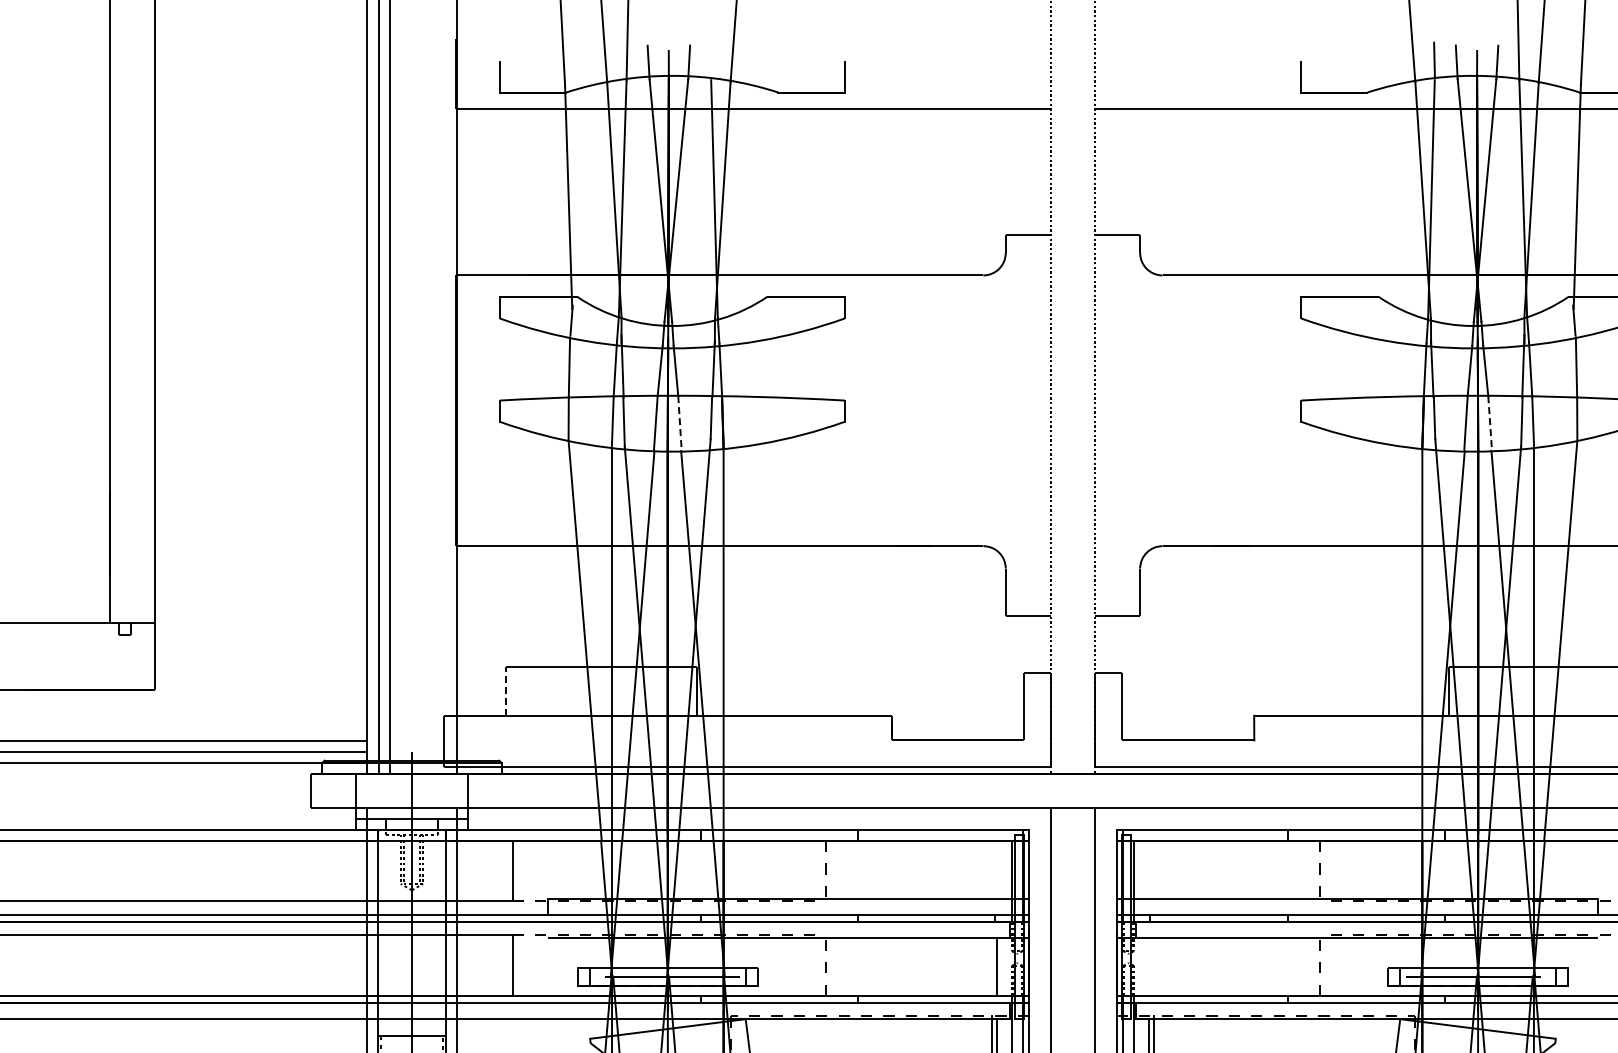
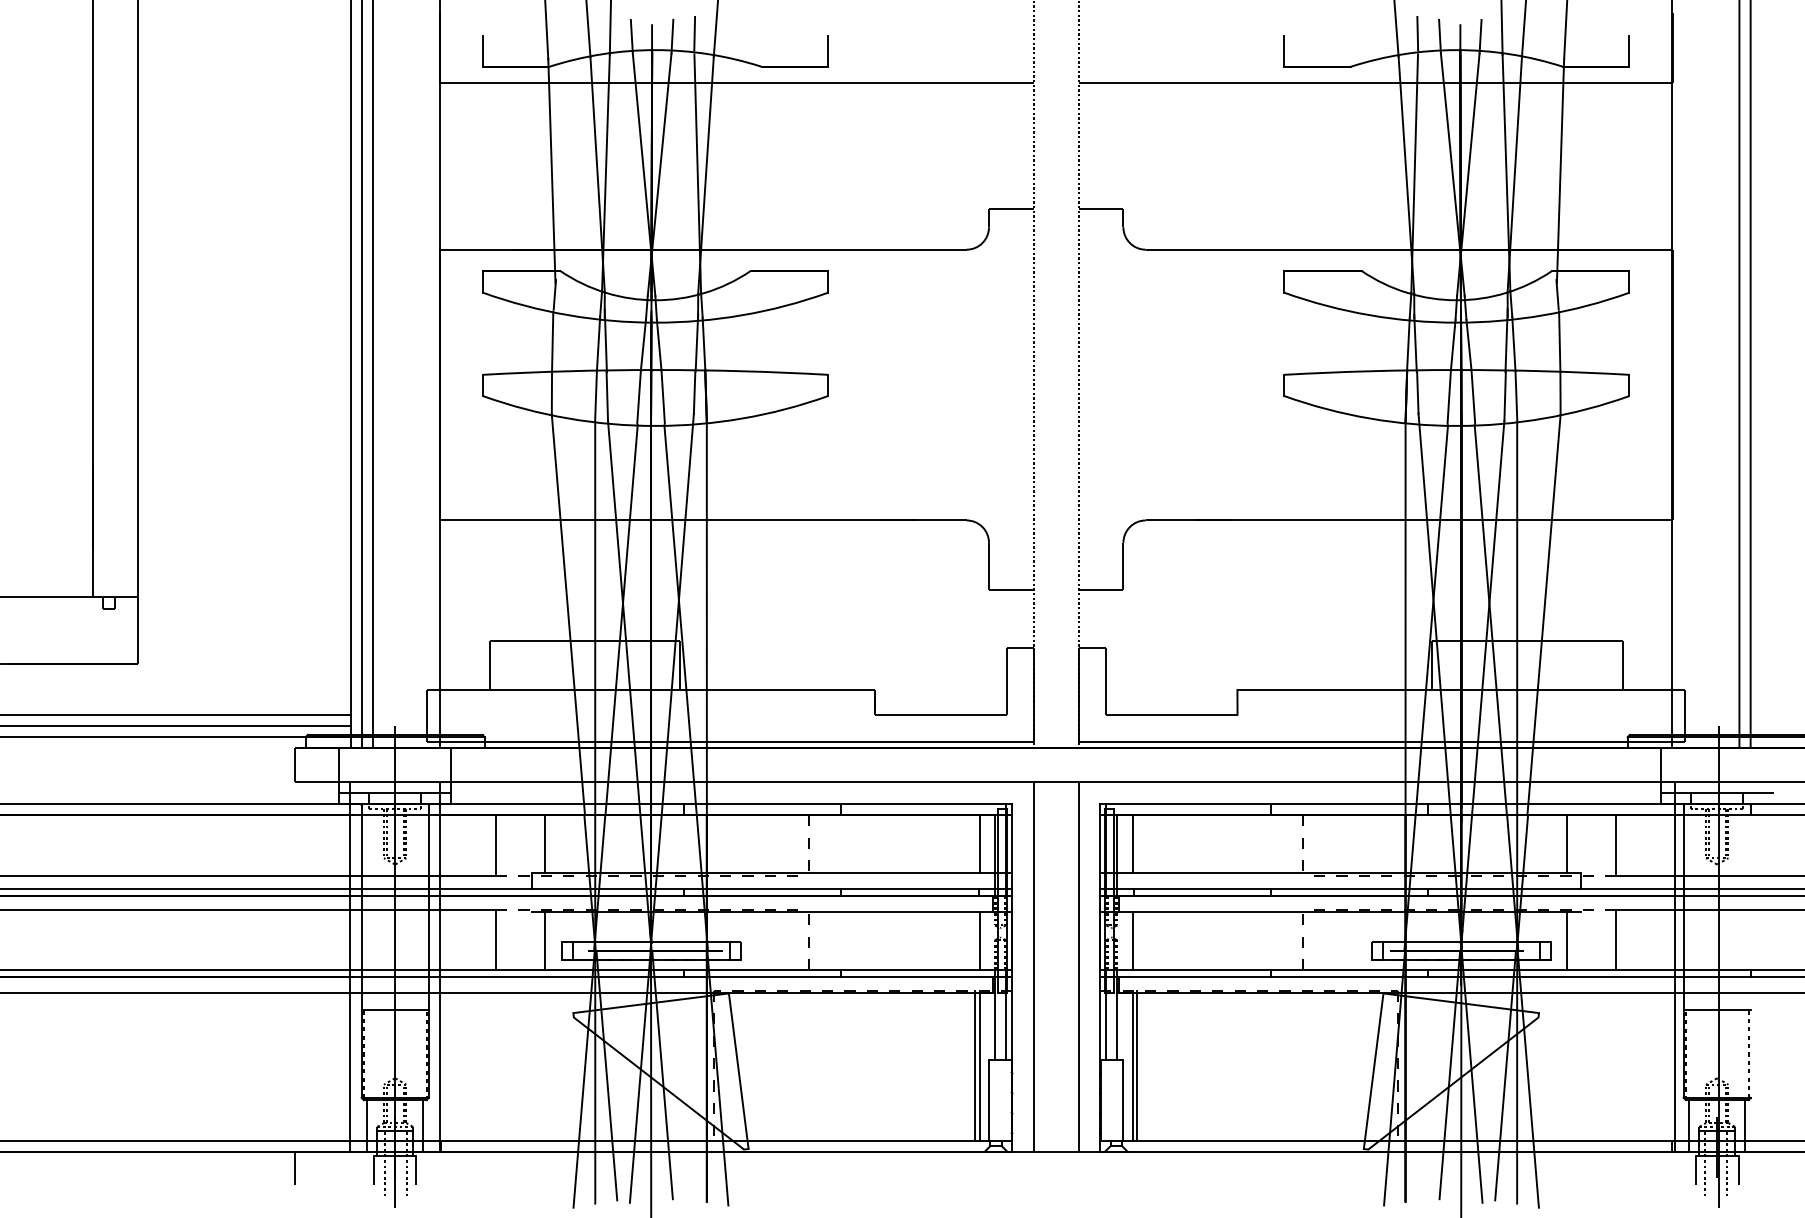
line: (711, 59) -> (694, 33), added
line: (1490, 422) -> (1473, 396), dashed -> solid
line: (680, 423) -> (663, 397), dashed -> solid
line: (506, 691) -> (489, 665), dashed -> solid
line: (562, 870) -> (545, 844), added
line: (996, 870) -> (979, 844), added
line: (1149, 870) -> (1132, 844), added
line: (1584, 870) -> (1567, 844), added
line: (562, 966) -> (545, 940), added
line: (1149, 966) -> (1132, 940), added
line: (1584, 966) -> (1567, 940), added

